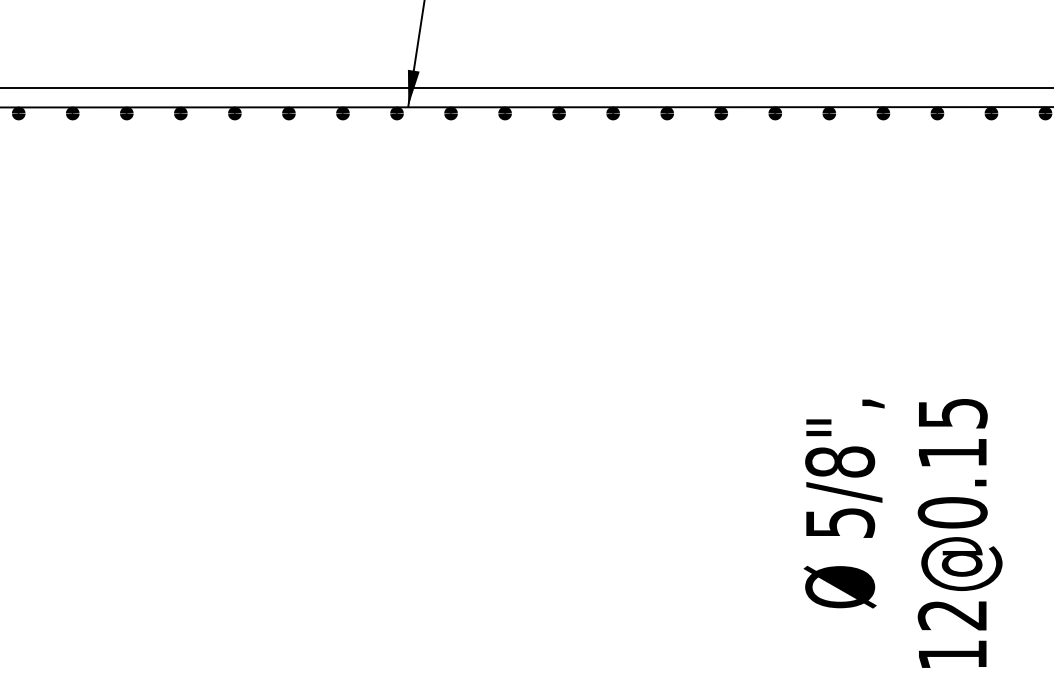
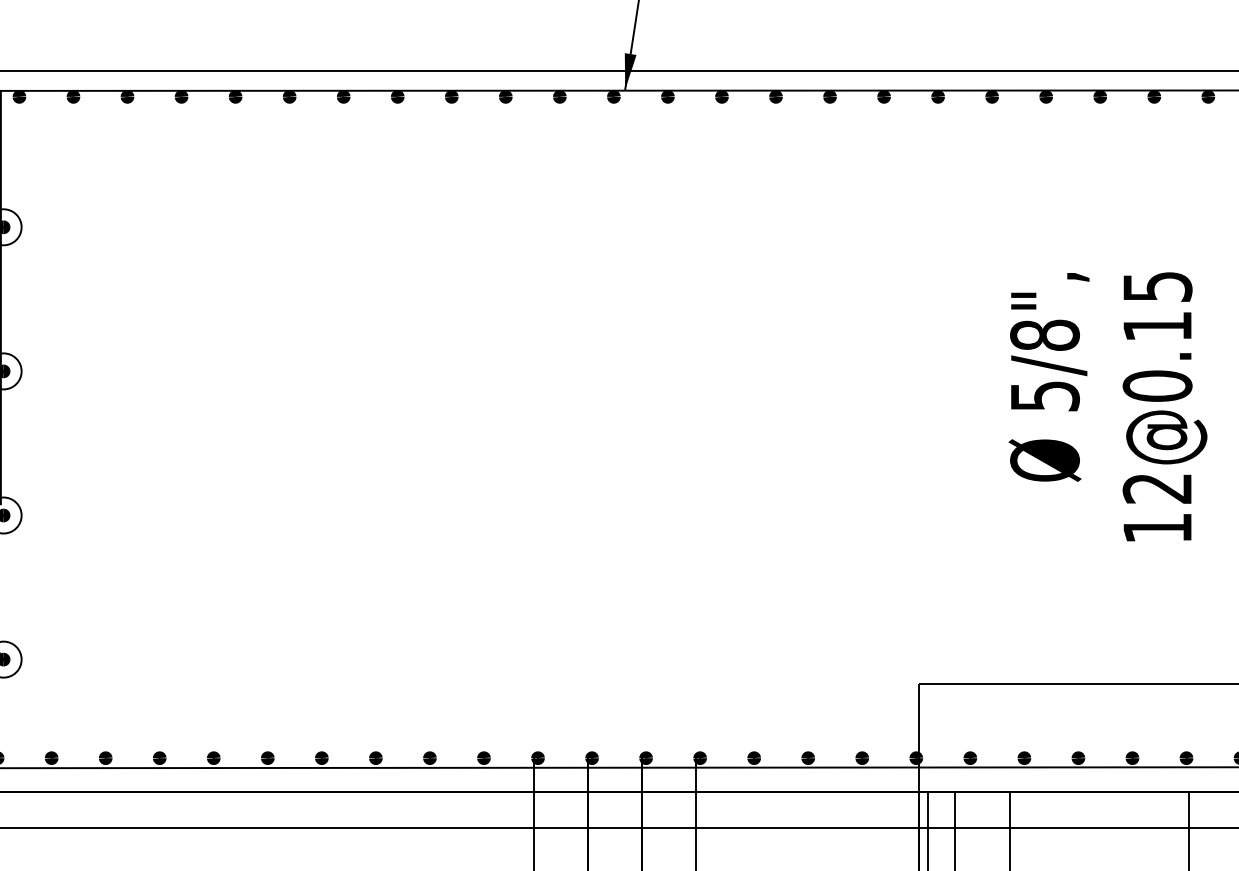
text: (902, 533) -> (1107, 406), moved

